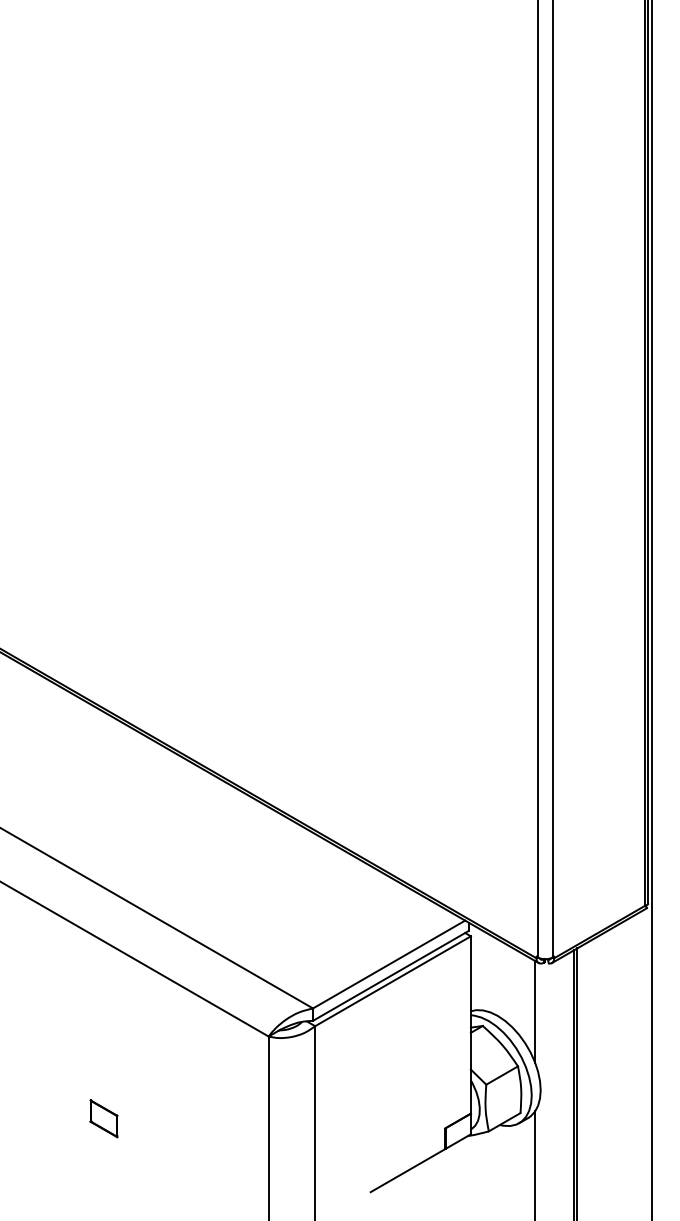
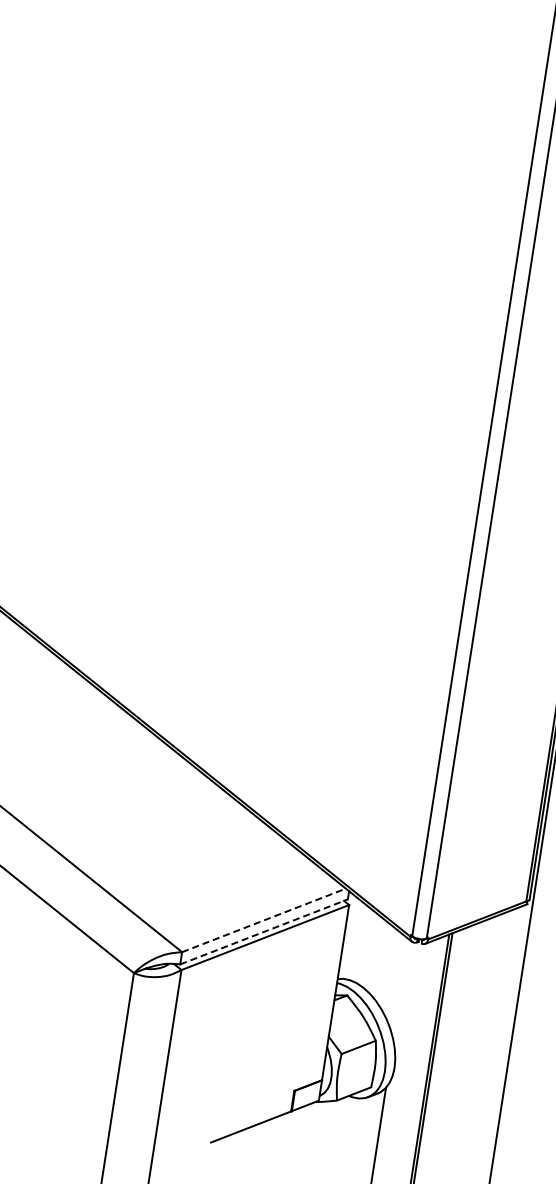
line: (389, 964) -> (264, 920), solid -> dashed
line: (390, 975) -> (263, 931), solid -> dashed
line: (535, 1012) -> (401, 990), removed

